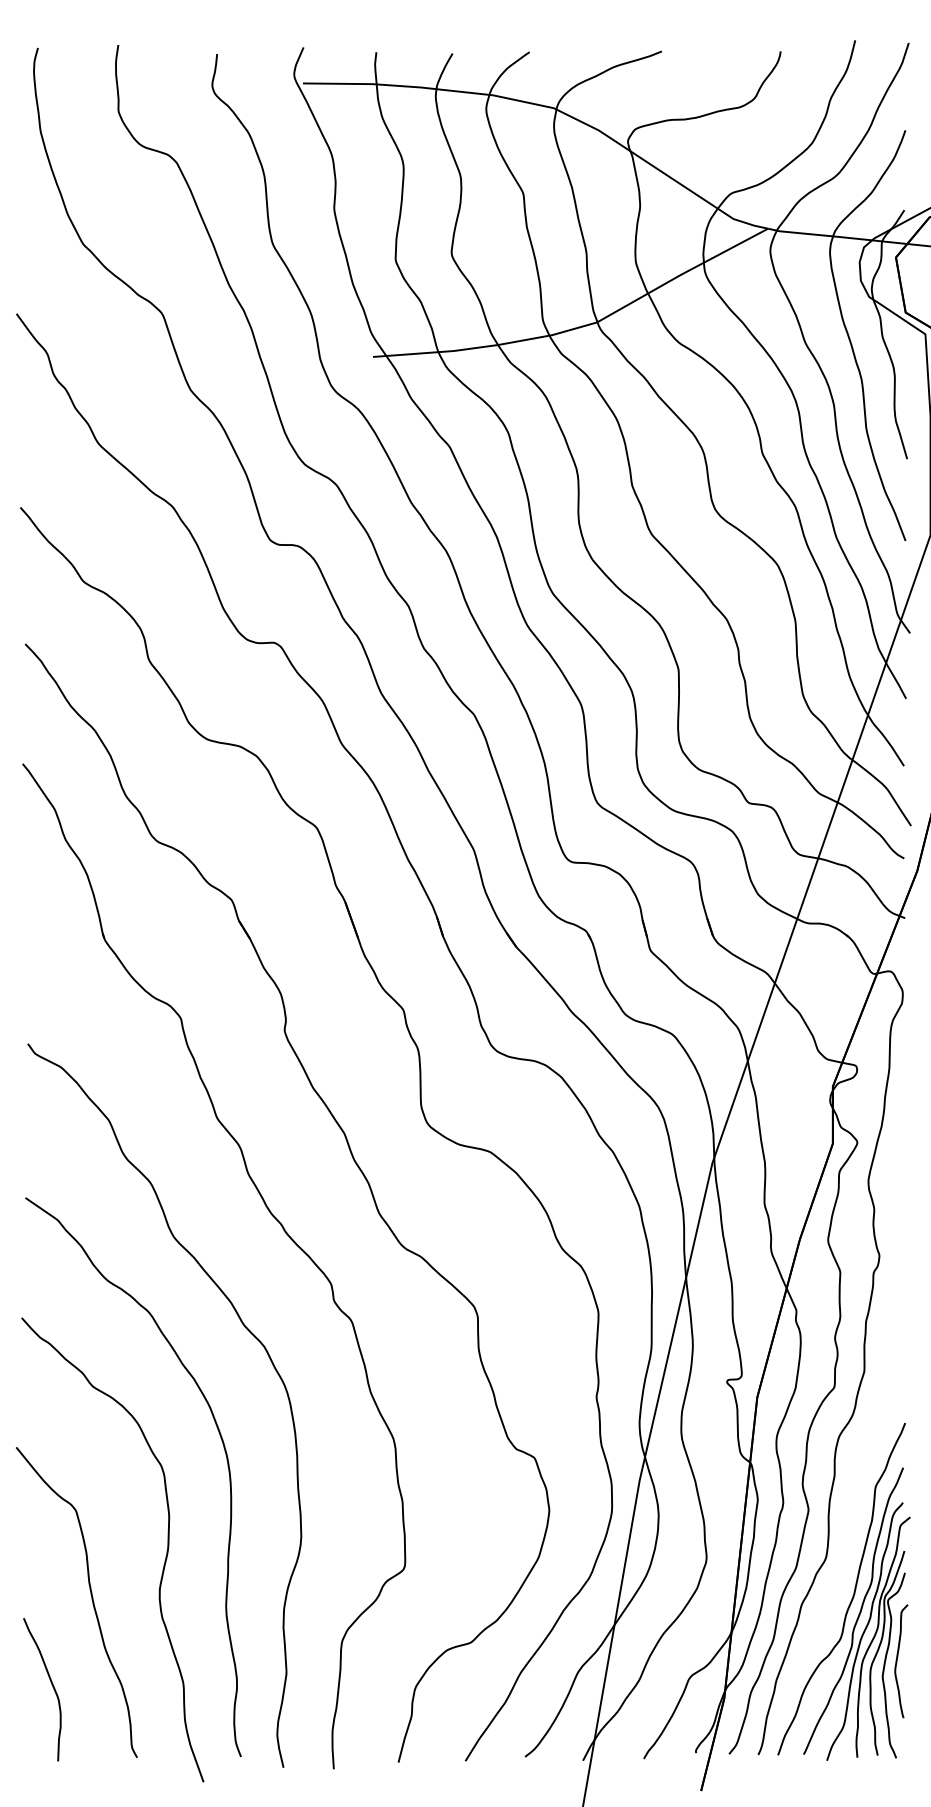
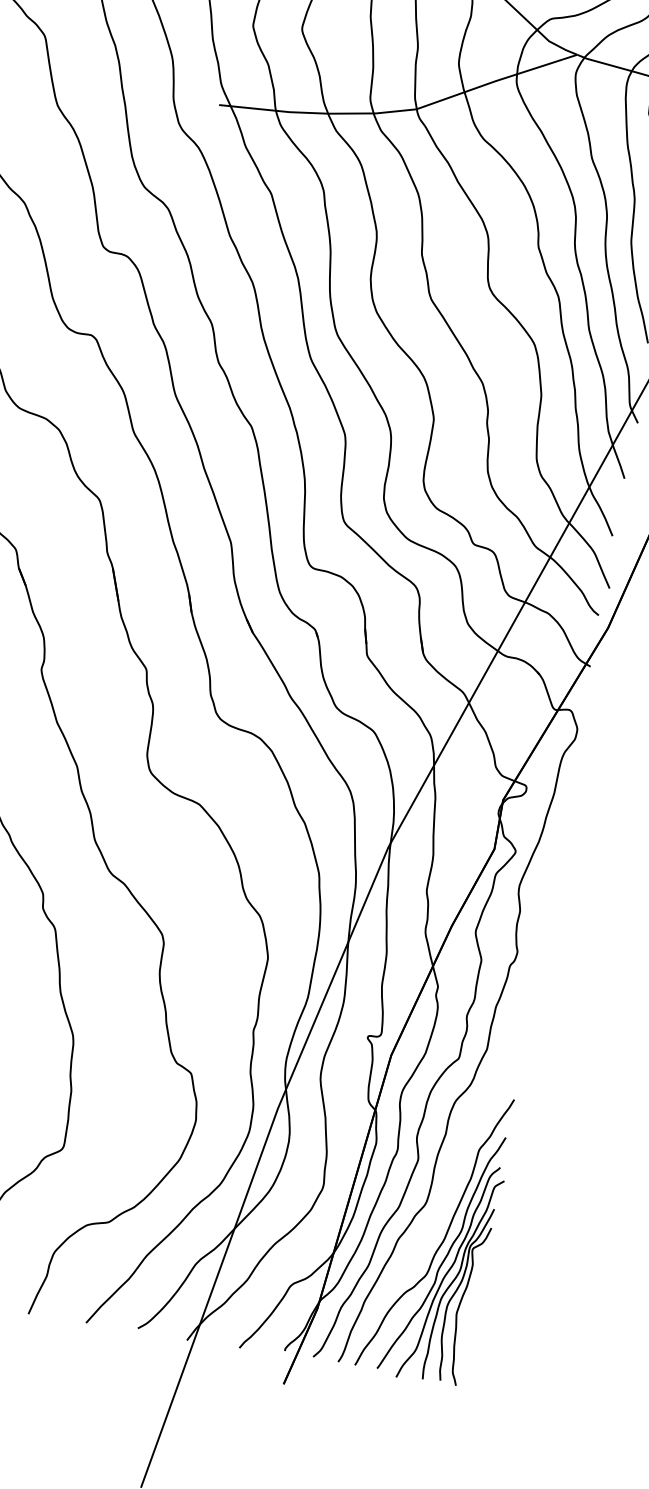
curve: (897, 1661) -> (471, 1302), removed

